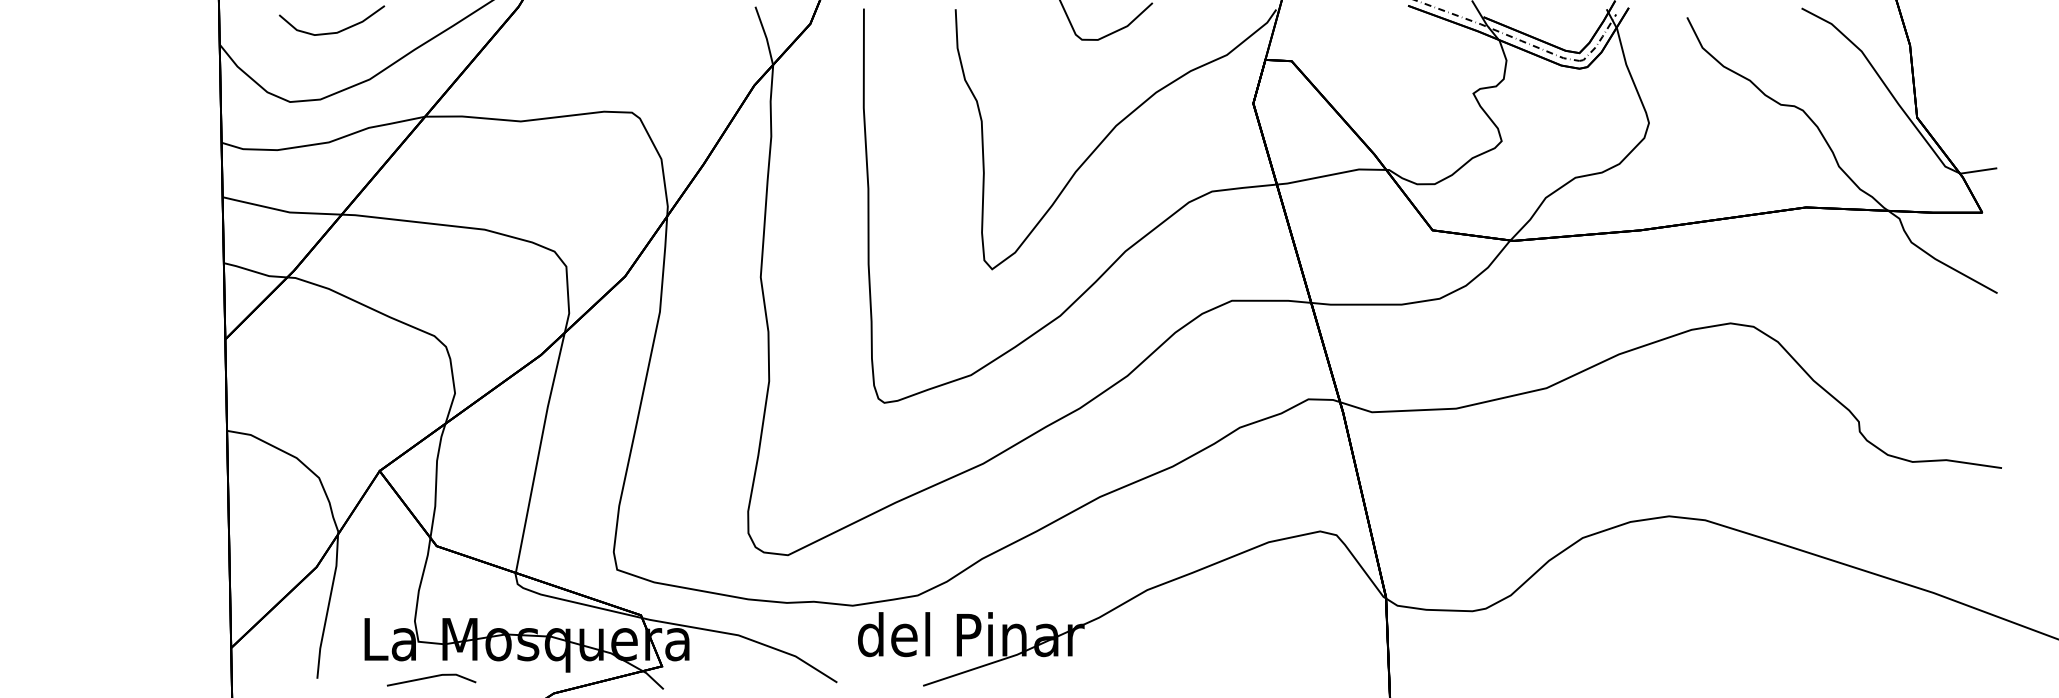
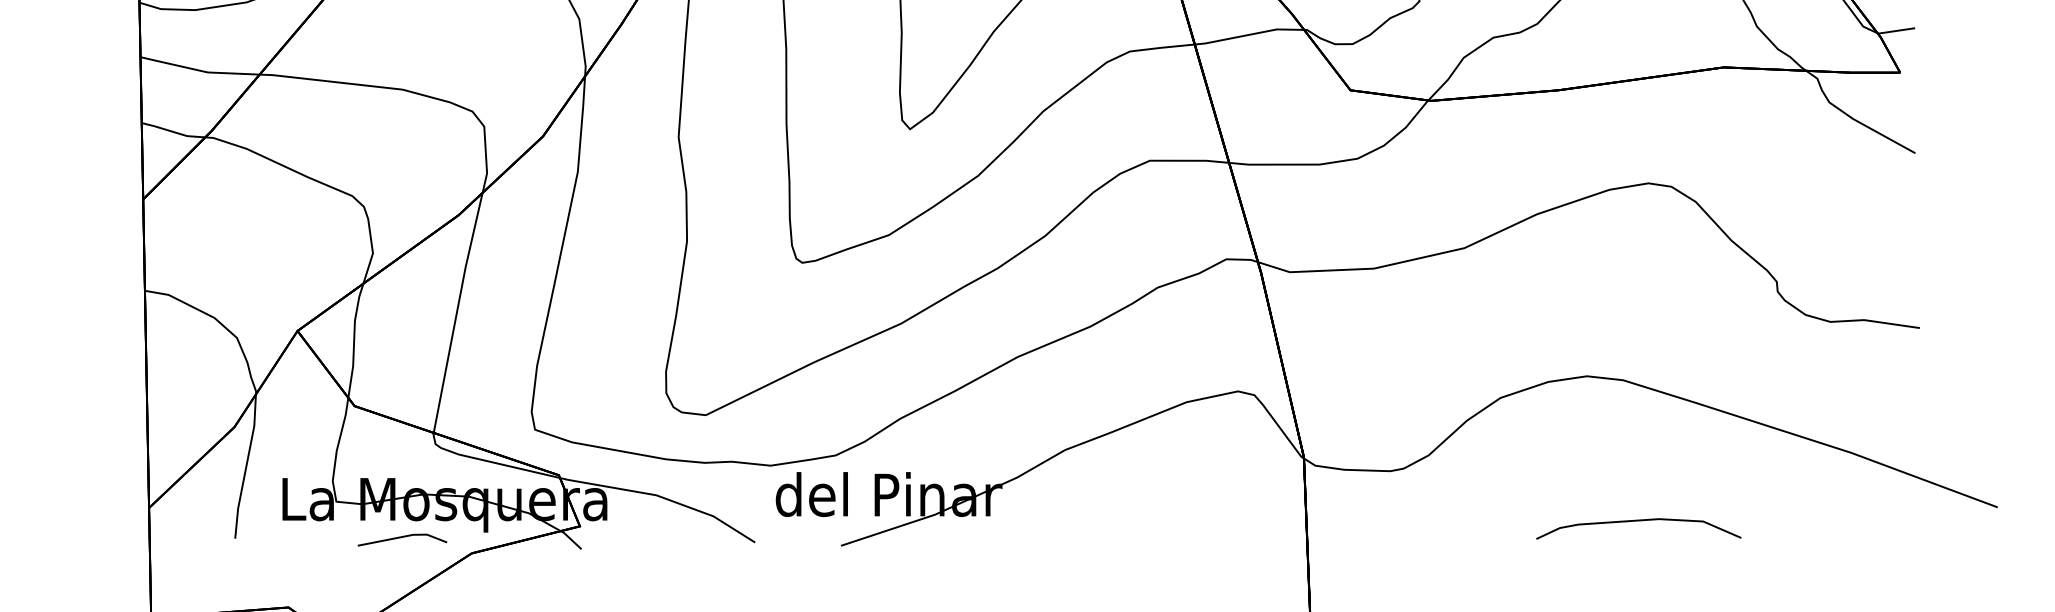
curve: (1720, 661) -> (1638, 521), added
line: (430, 678) -> (401, 538), moved

